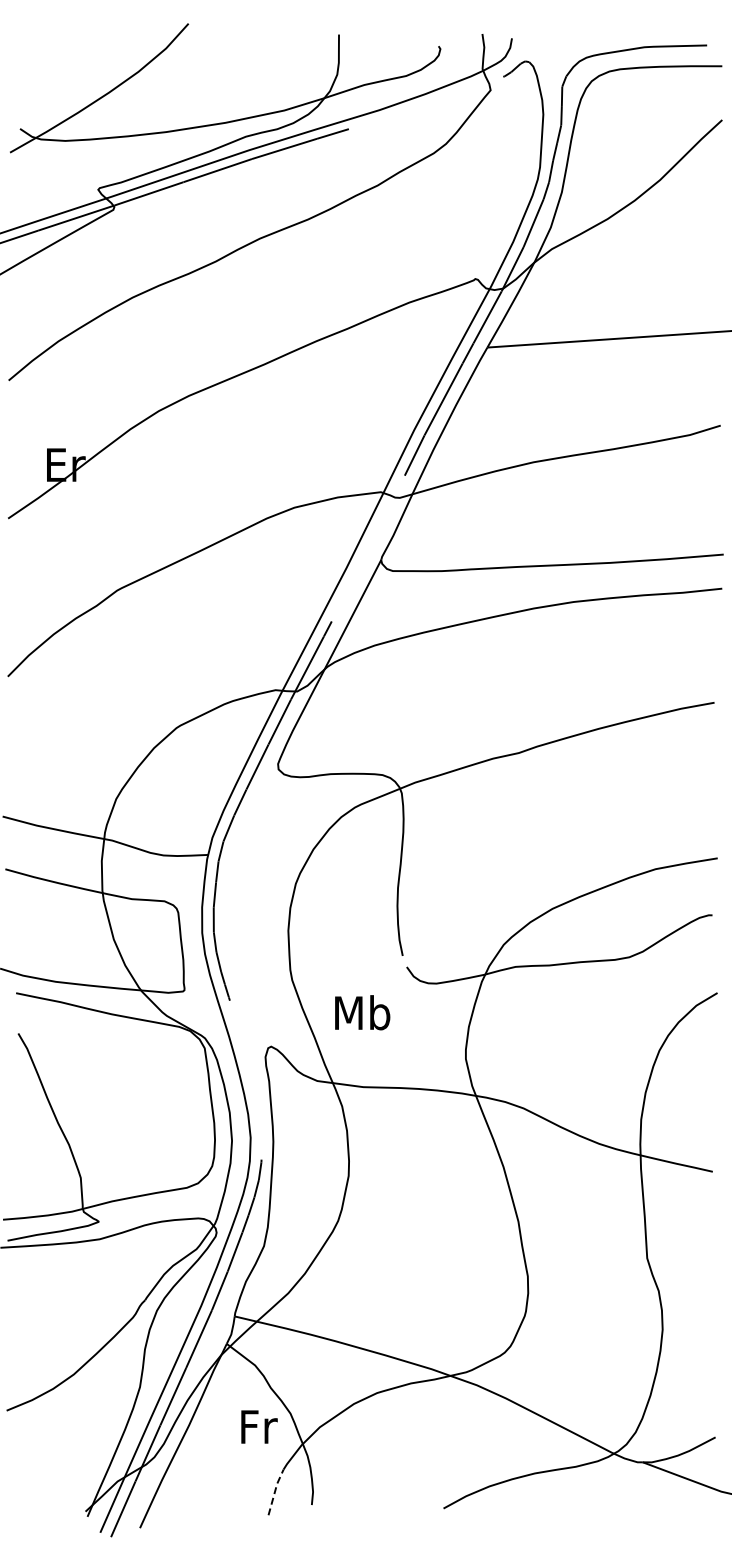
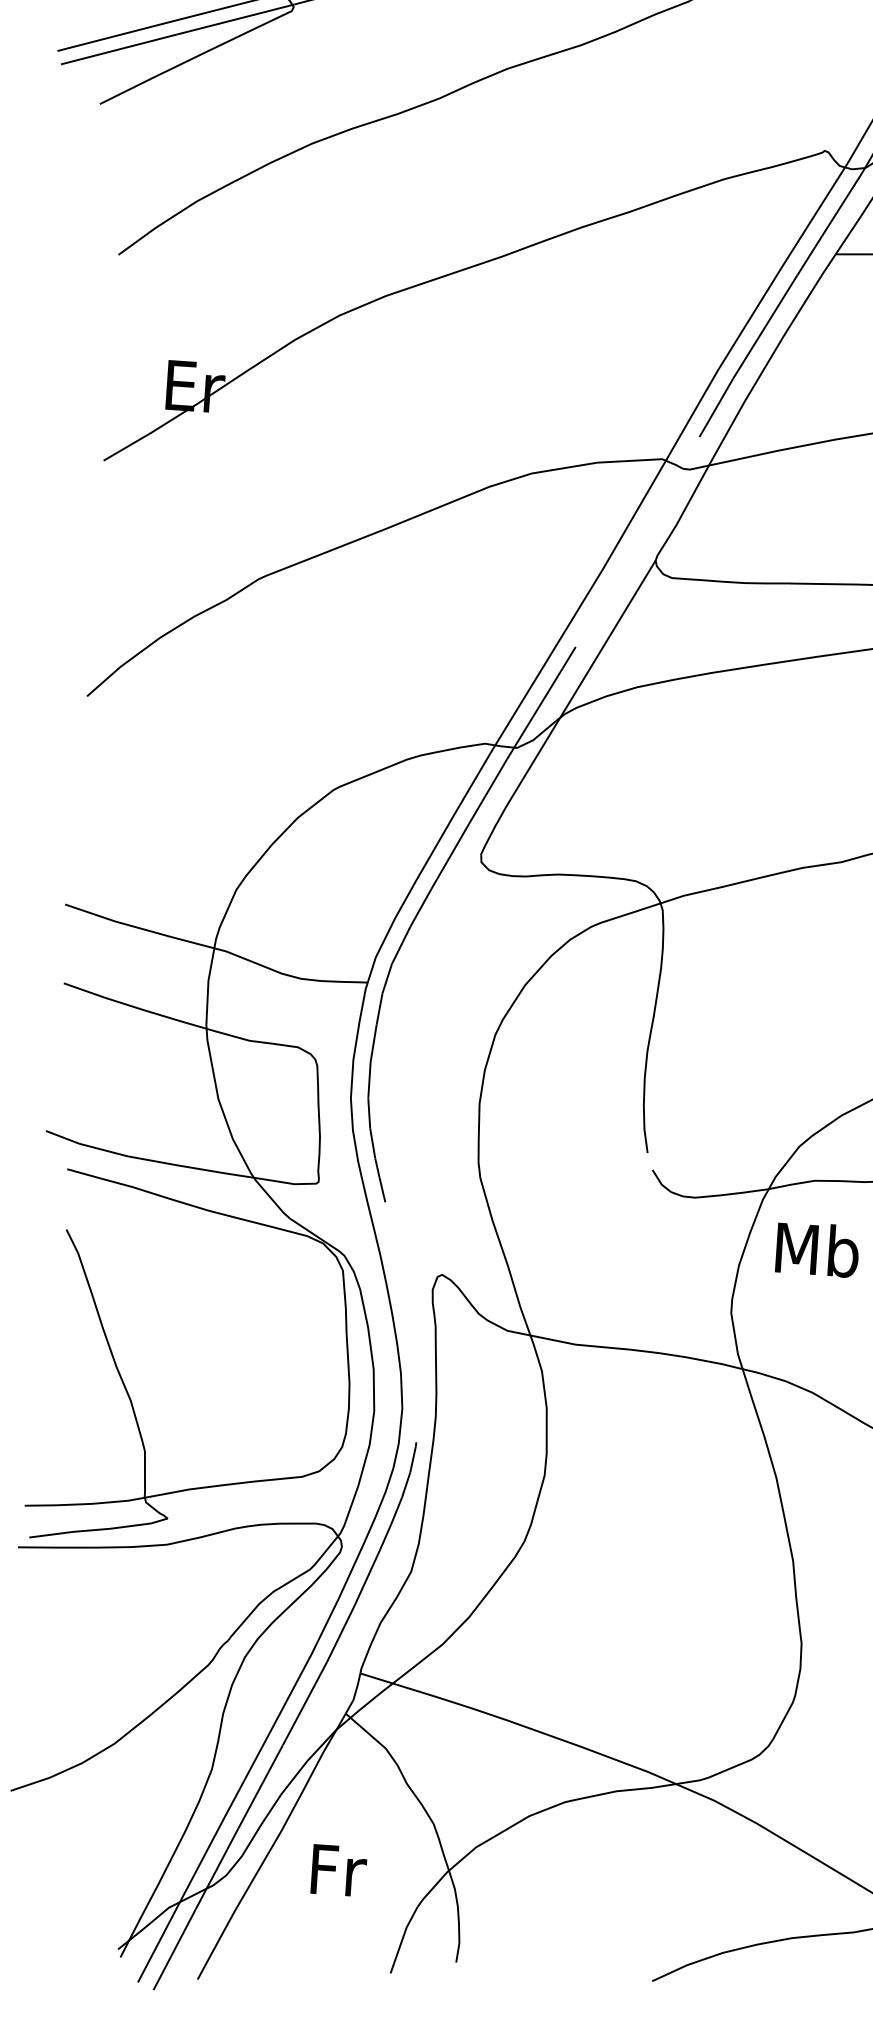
text: (362, 1012) -> (817, 1249), moved
text: (259, 1426) -> (339, 1869), moved
line: (275, 1491) -> (403, 1938), dashed -> solid

